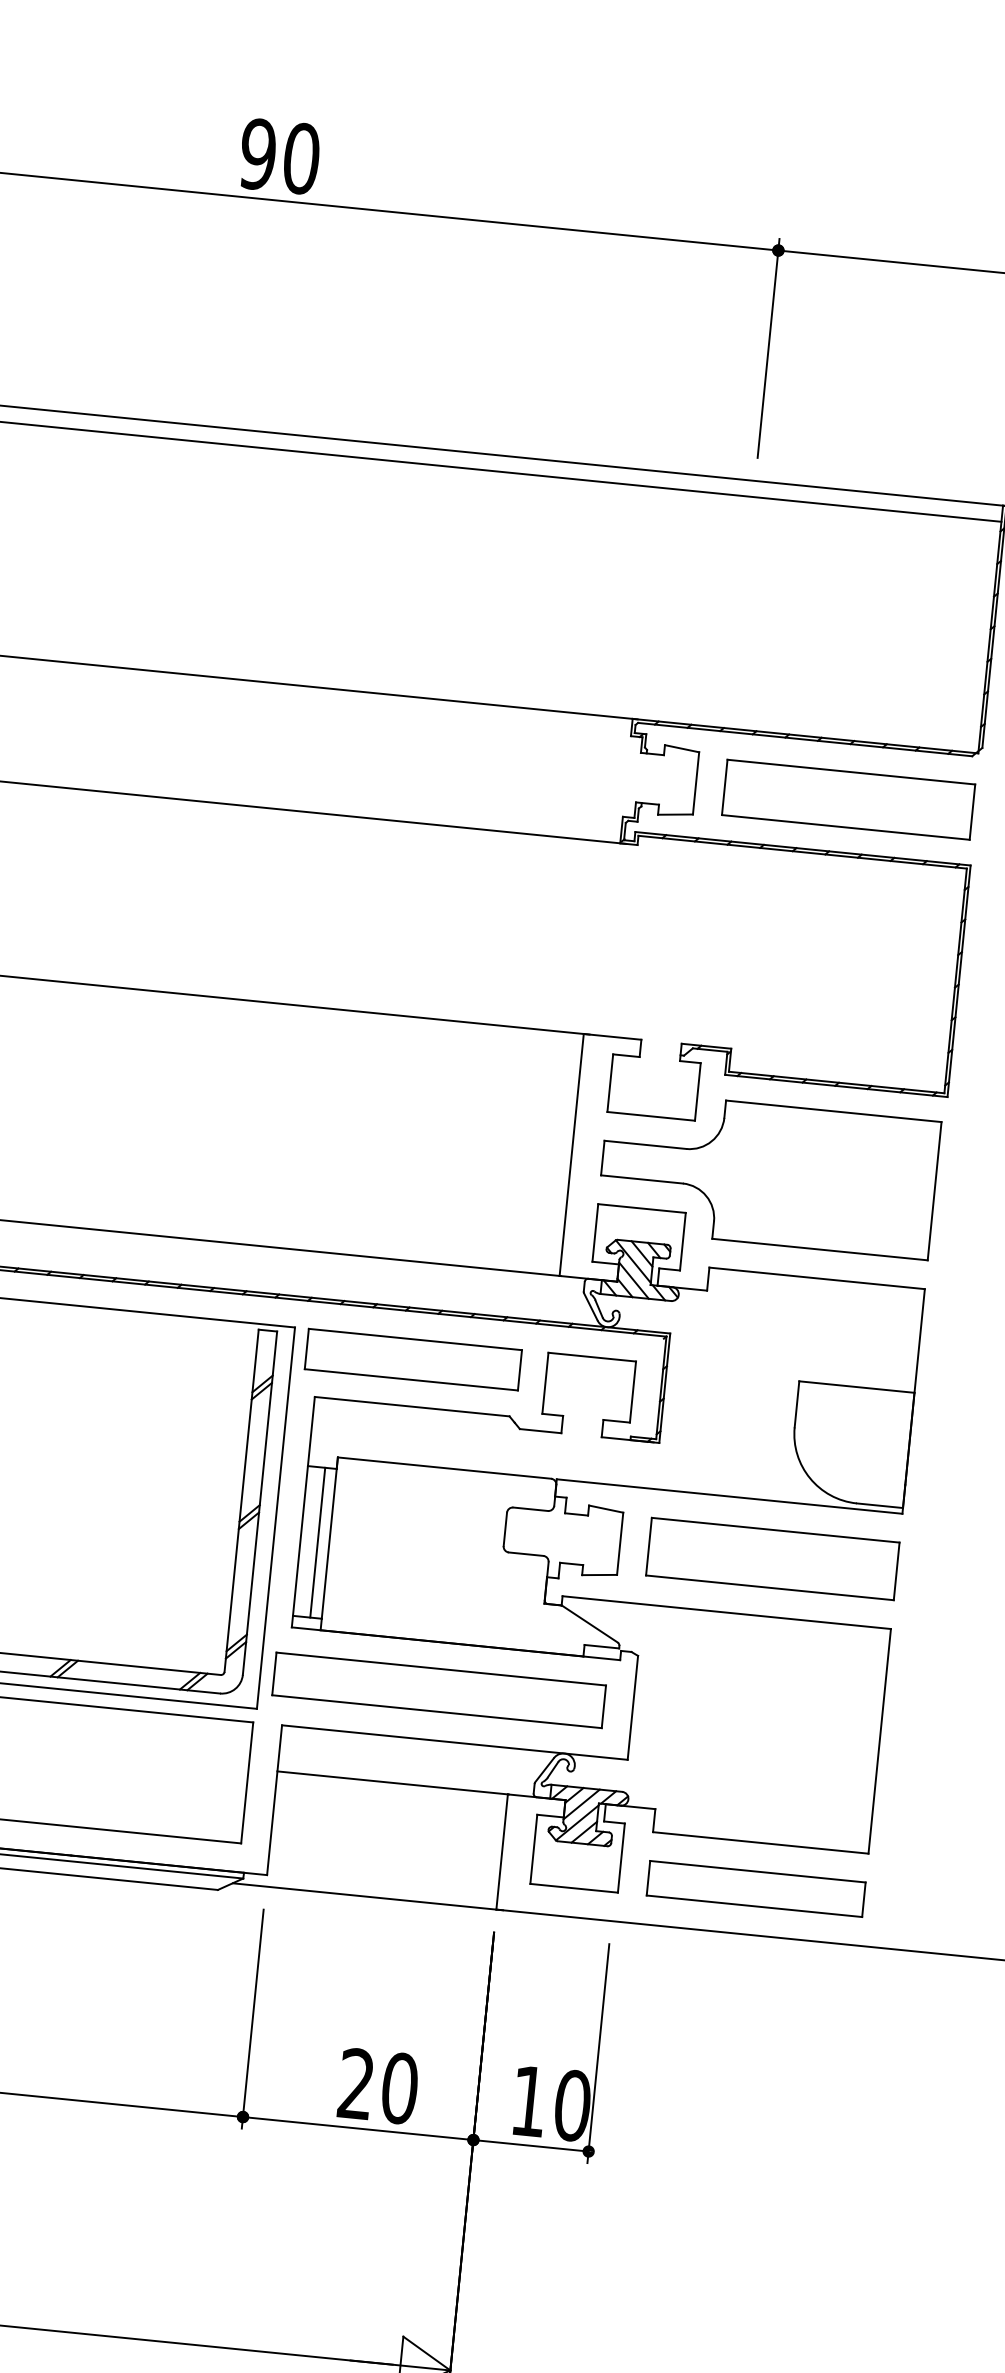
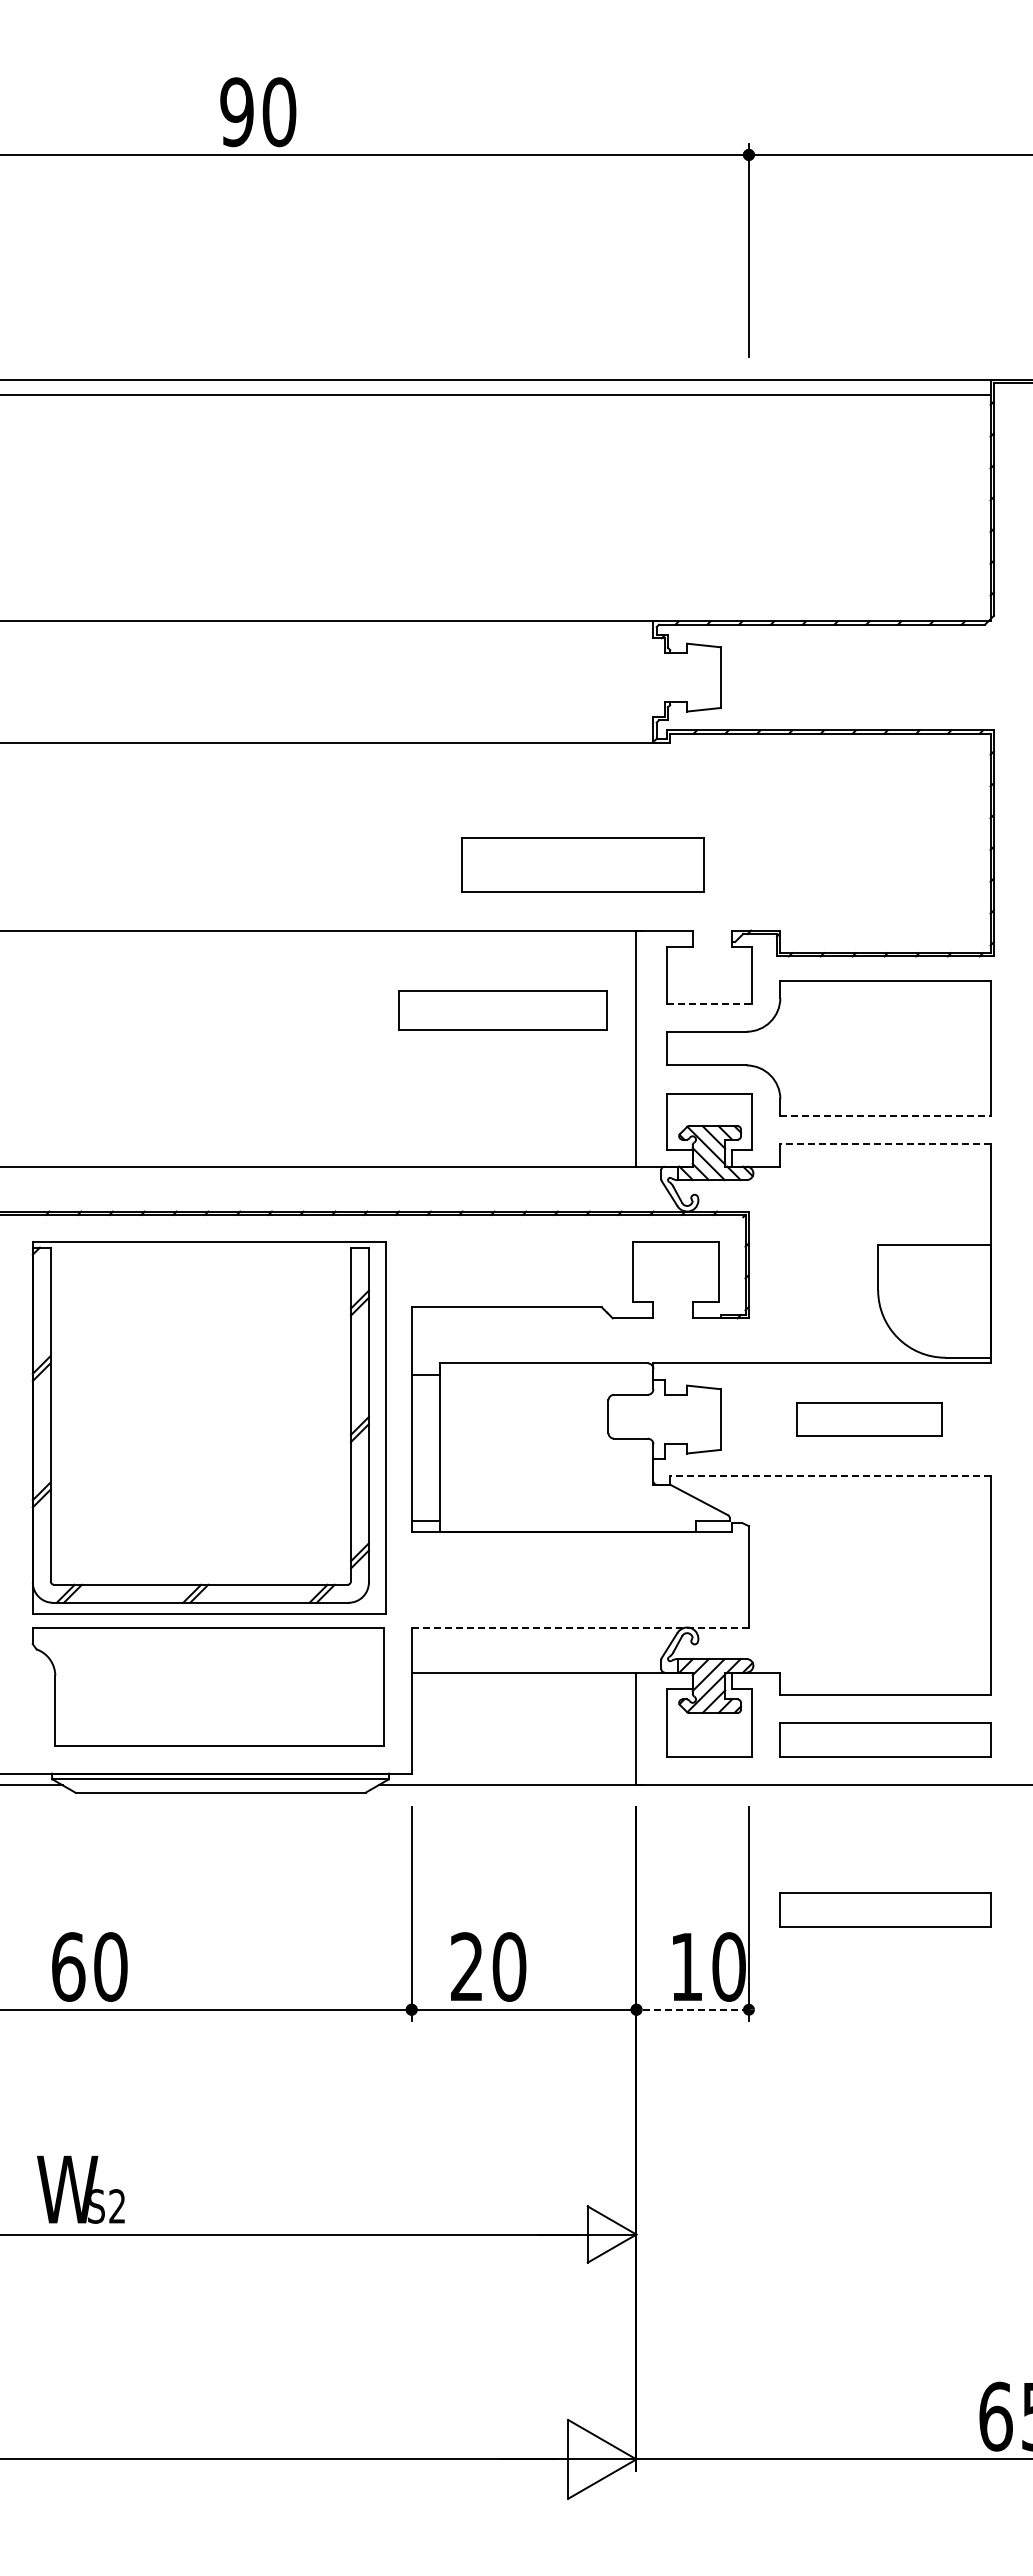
part: (848, 799) -> (582, 864), moved
line: (651, 1116) -> (709, 1003), solid -> dashed
line: (820, 1250) -> (885, 1116), solid -> dashed
line: (816, 1278) -> (884, 1144), solid -> dashed
part: (412, 1359) -> (502, 1010), moved
line: (317, 1542) -> (428, 1447), removed
part: (772, 1558) -> (869, 1419), size x0.6
line: (725, 1612) -> (829, 1475), solid -> dashed
part: (438, 1690) -> (559, 1578), removed
line: (455, 1742) -> (580, 1627), solid -> dashed
part: (738, 2062) -> (885, 1909), added
text: (378, 2085) -> (488, 1966), moved
line: (530, 2145) -> (692, 2009), solid -> dashed

